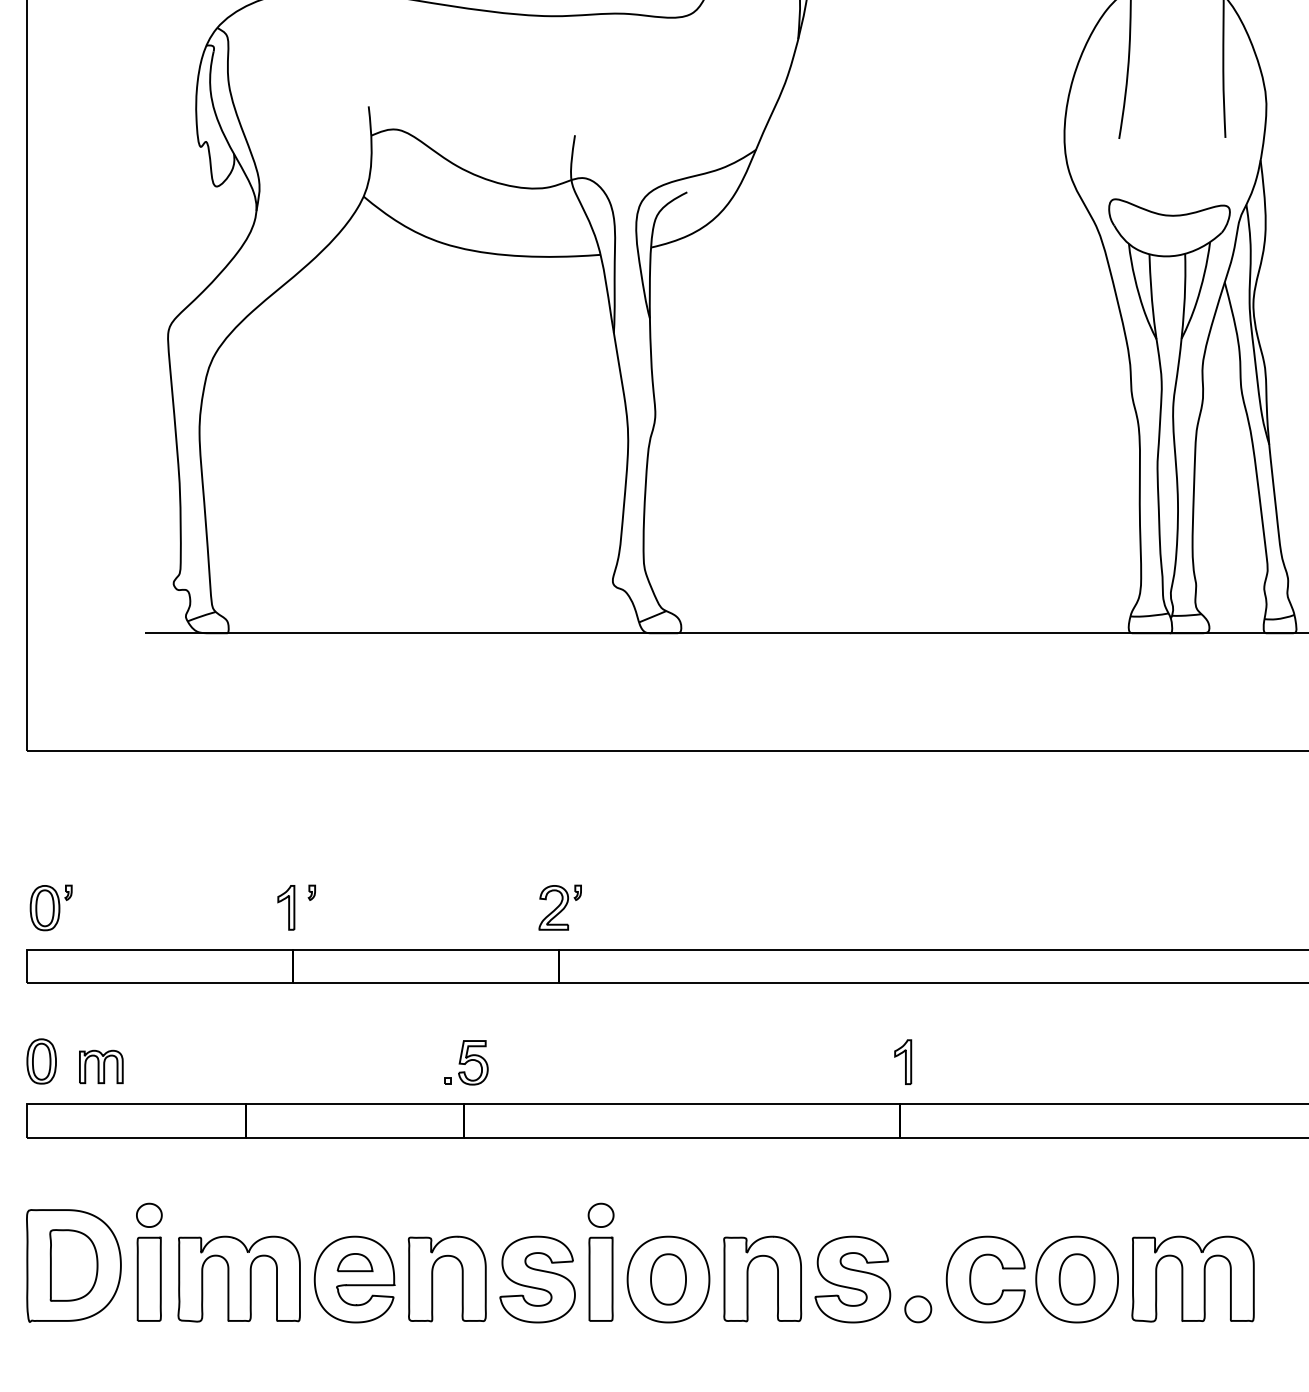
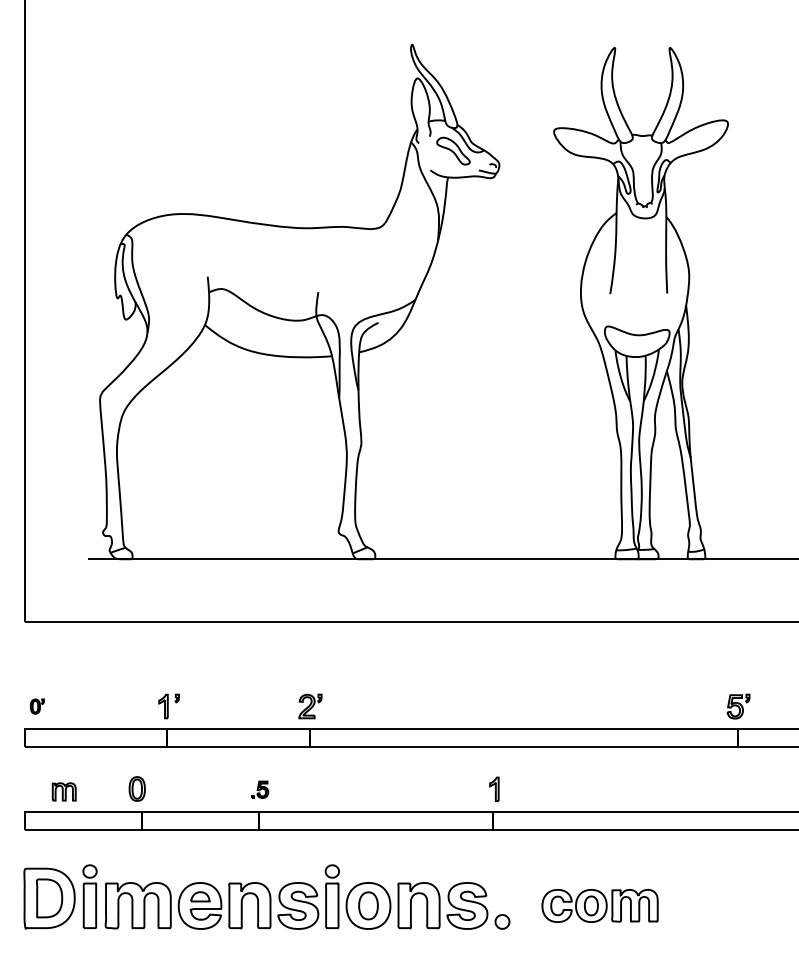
part: (51, 907) -> (37, 706), size x0.6
part: (40, 1060) -> (136, 788), moved
part: (467, 1062) -> (260, 789), size x0.7
part: (1099, 1278) -> (599, 905), size x0.7

